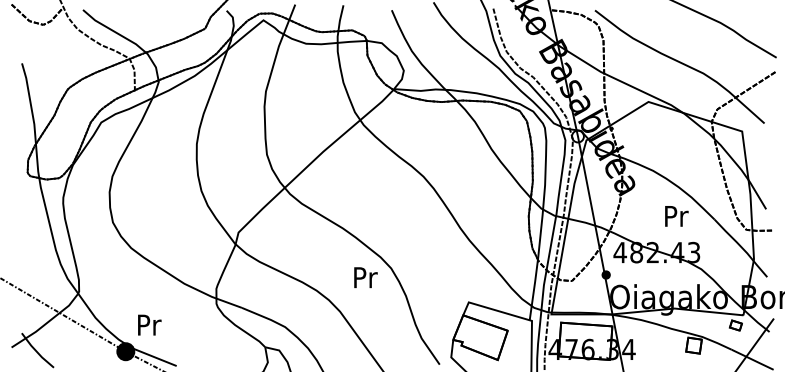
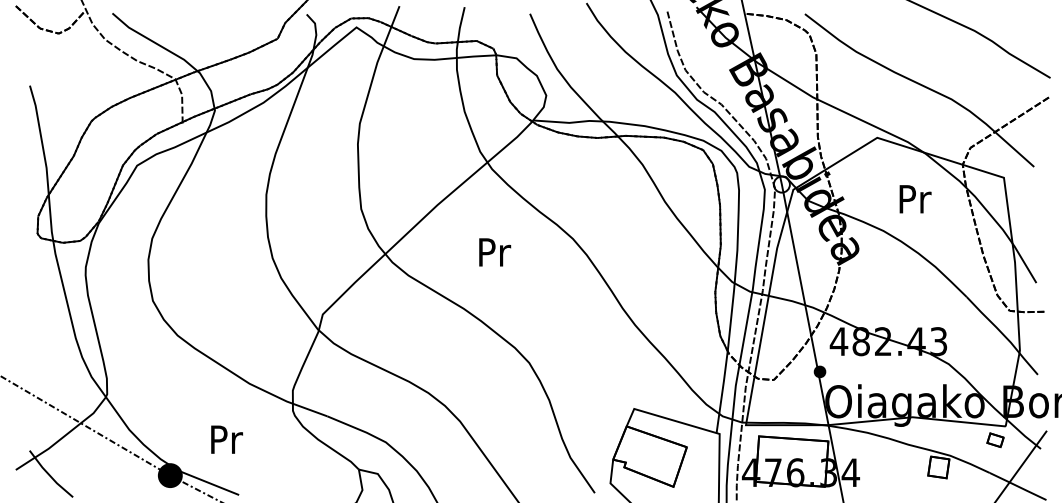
text: (676, 216) -> (915, 199), moved
text: (365, 277) -> (494, 252), moved
text: (149, 324) -> (226, 438), moved

